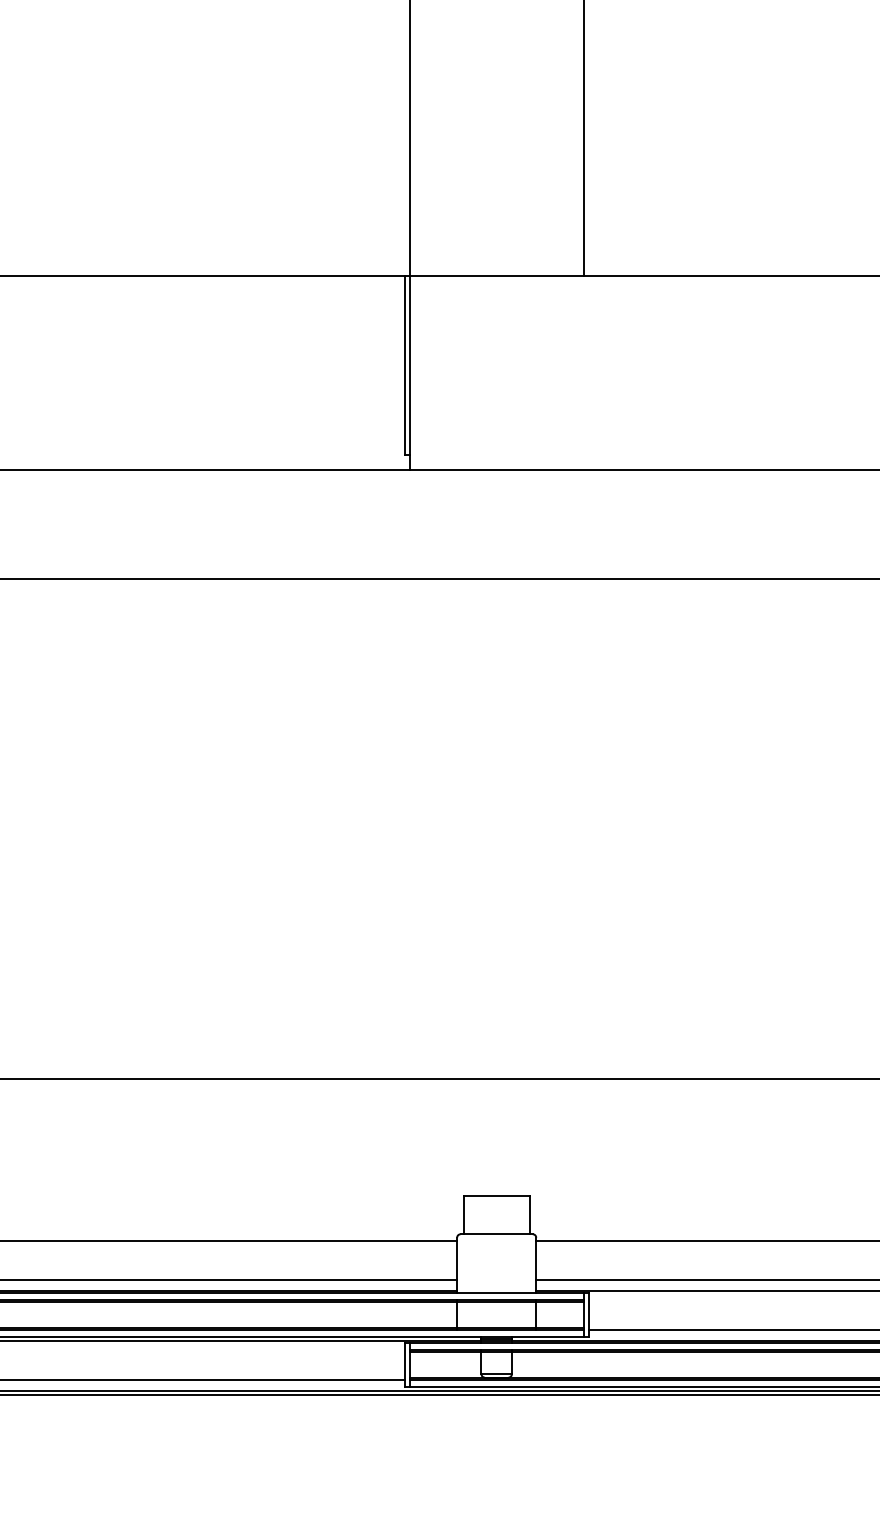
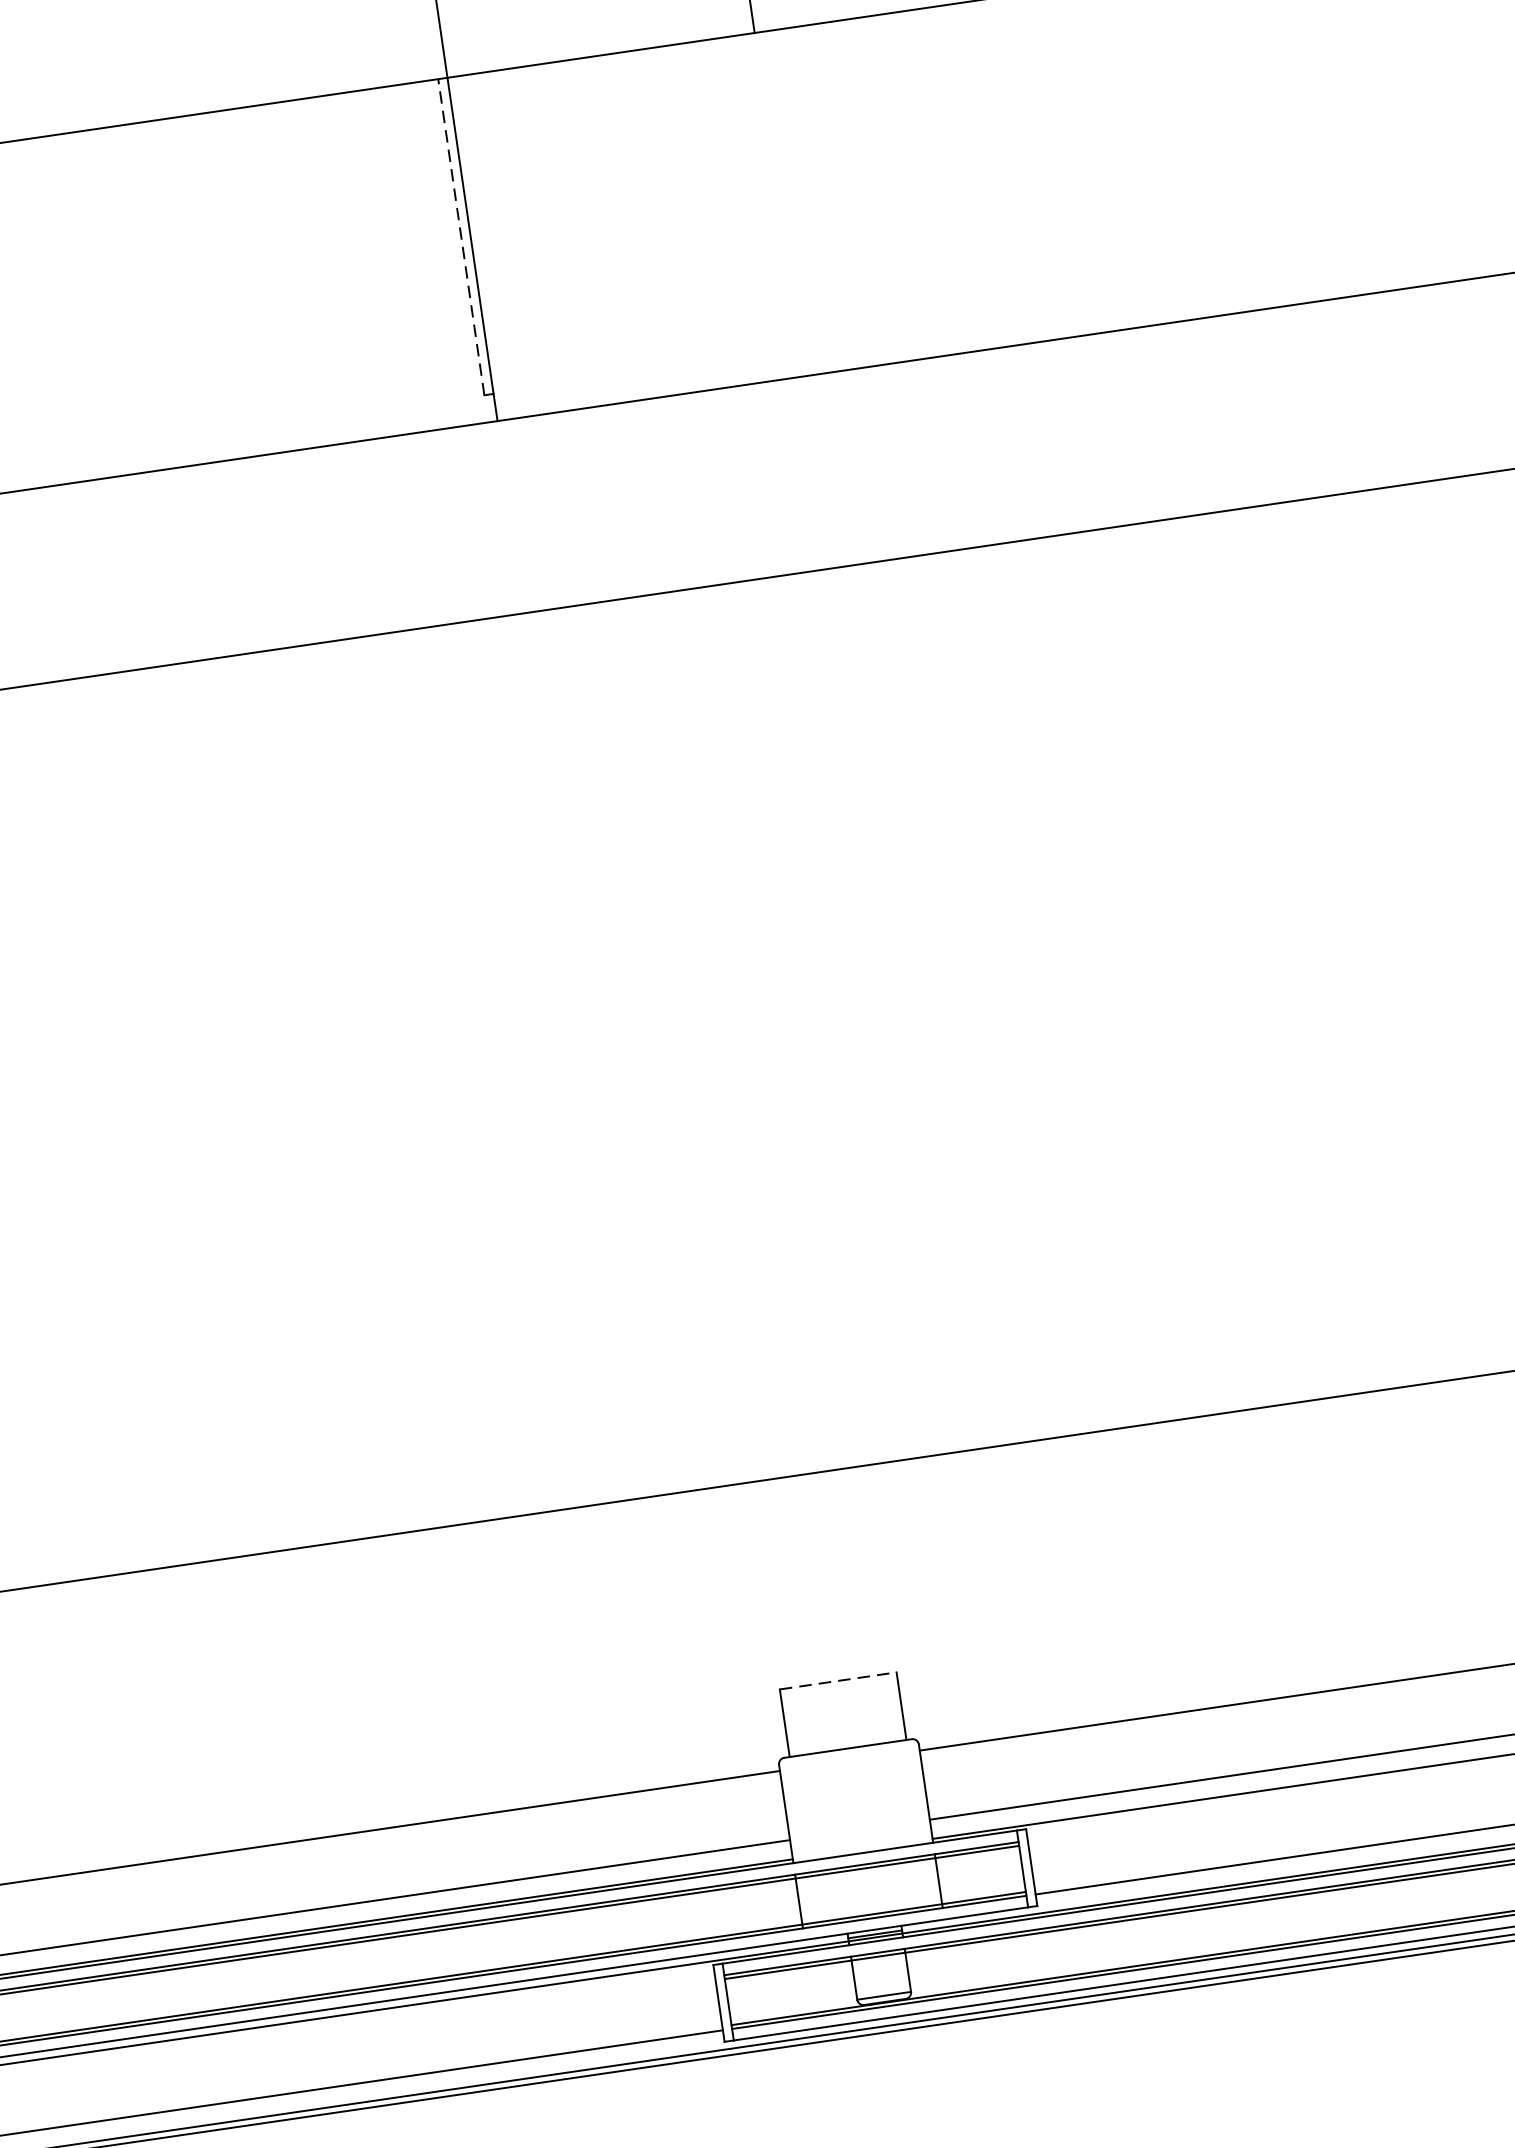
line: (404, 365) -> (461, 236), solid -> dashed
line: (497, 1196) -> (839, 1681), solid -> dashed

